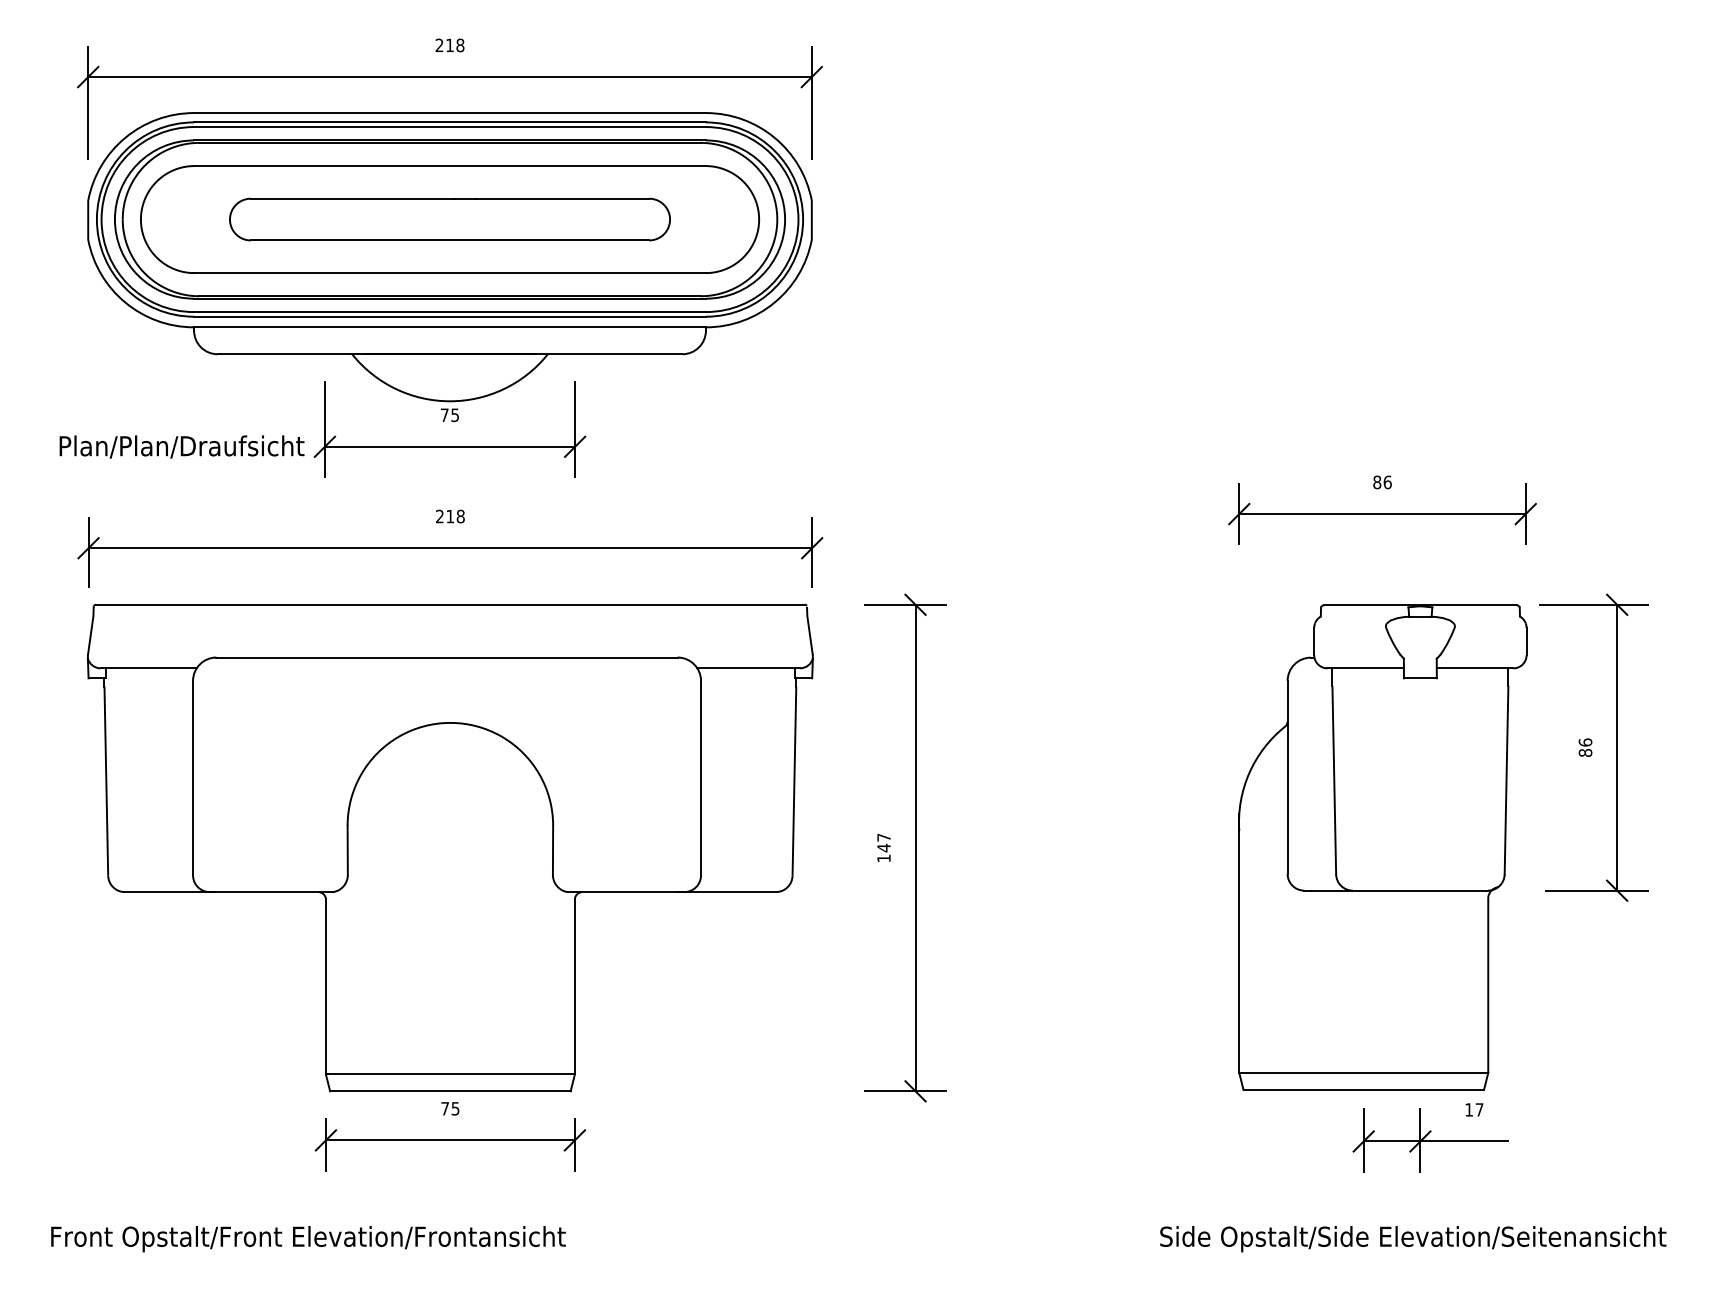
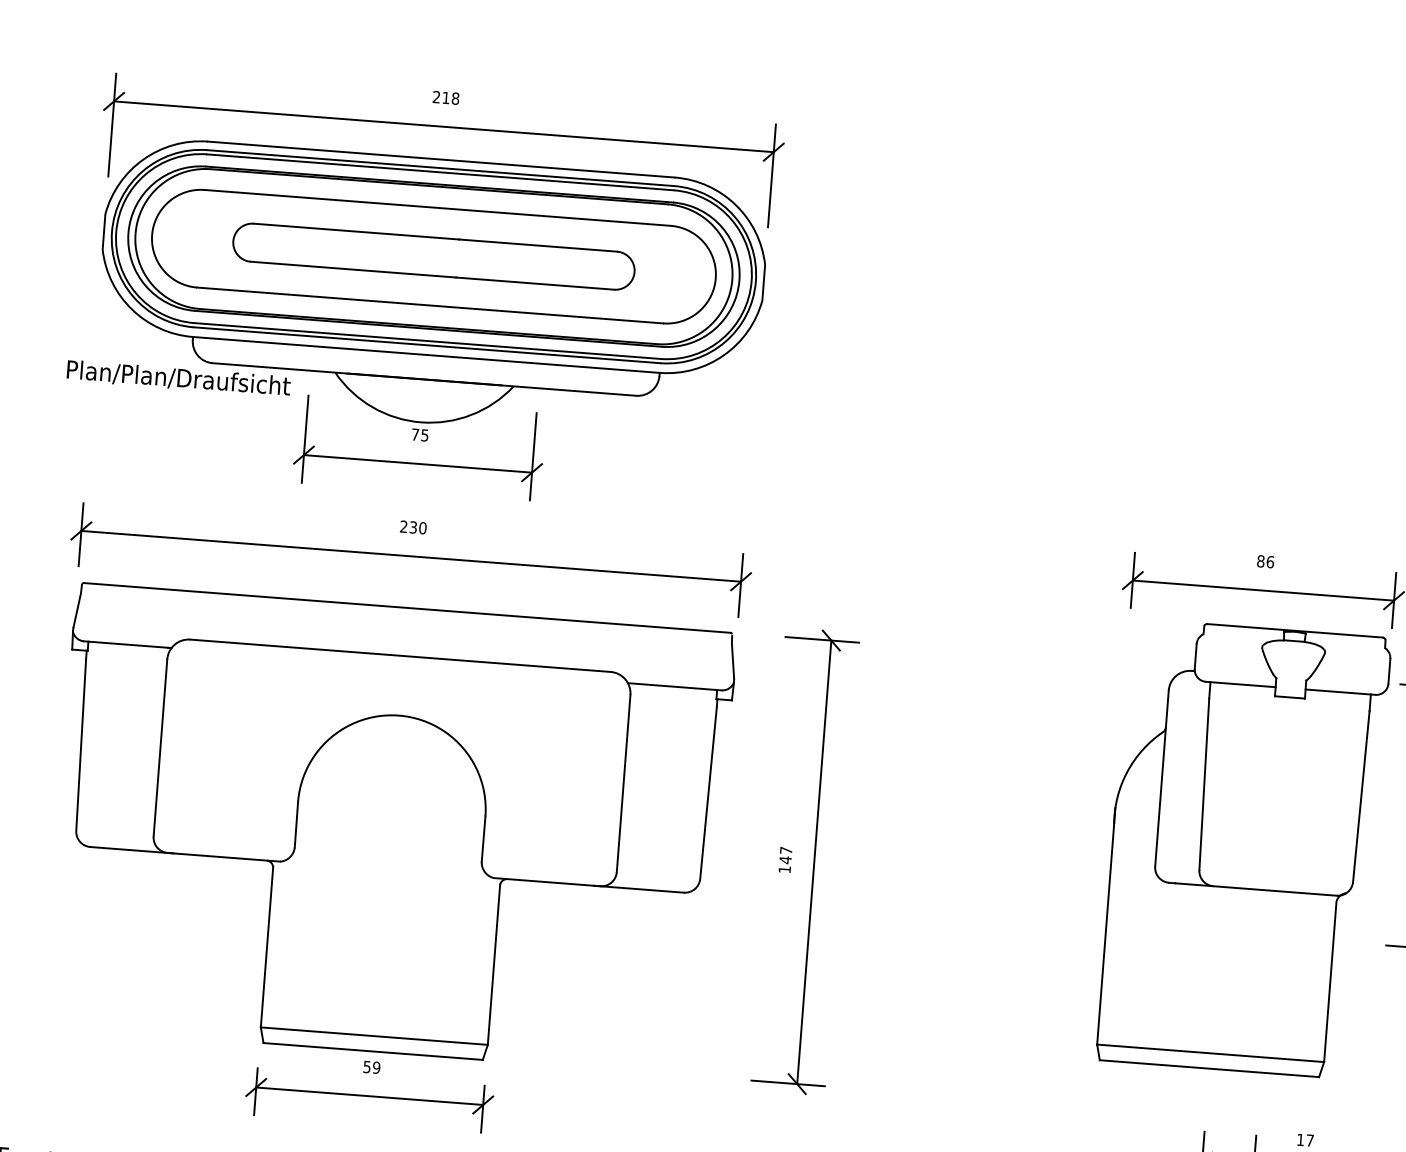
text: (181, 446) -> (178, 378), moved
text: (455, 516) -> (418, 527), 218 -> 230
part: (1382, 847) -> (1243, 849), moved
text: (450, 1108) -> (372, 1067), 75 -> 59

